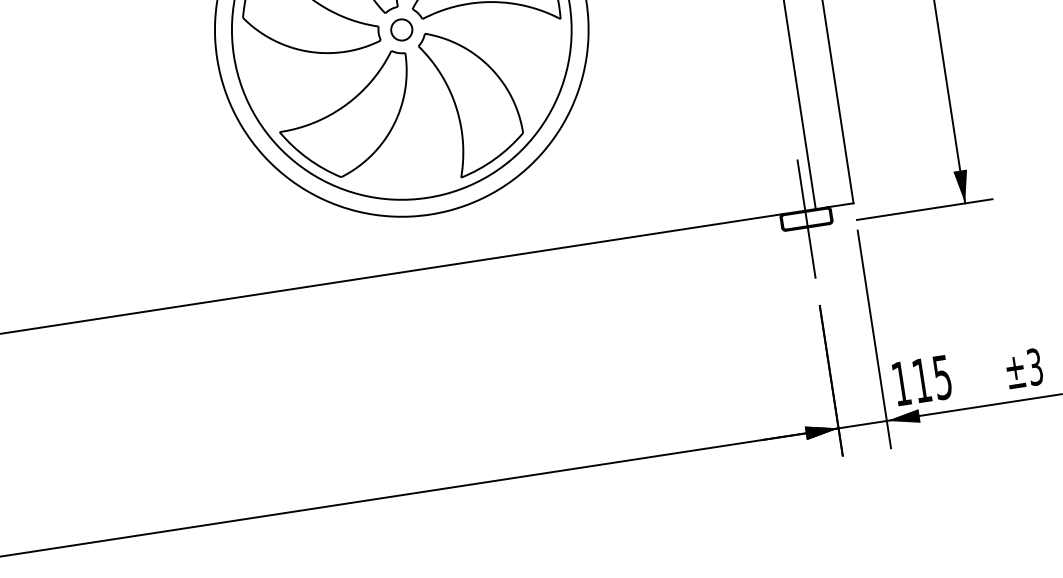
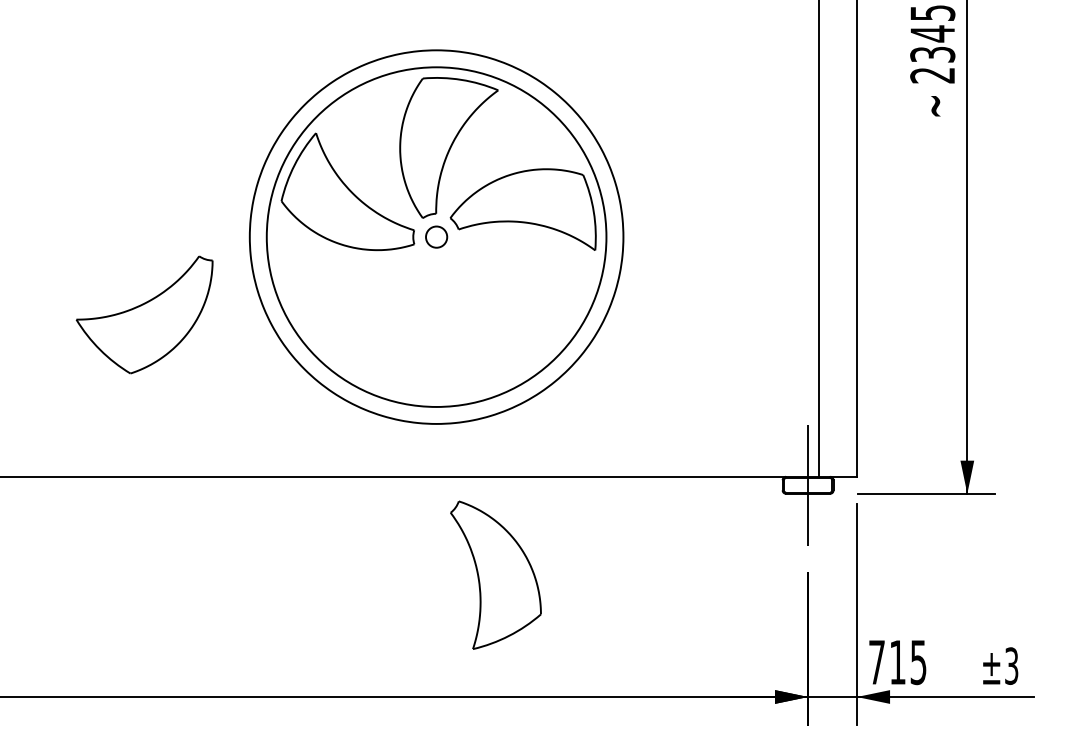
part: (472, 100) -> (495, 574), moved
part: (346, 116) -> (144, 314), moved
text: (900, 383) -> (876, 662), 115 -> 715

